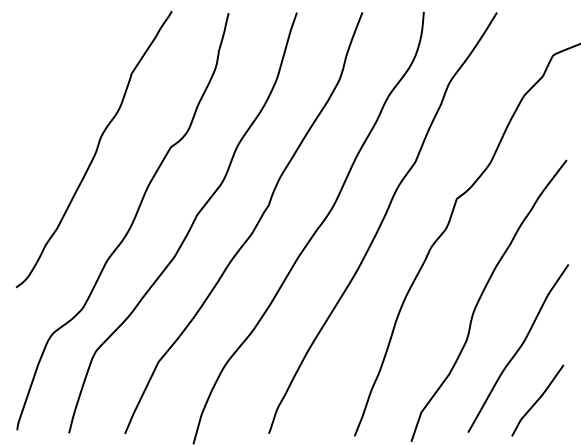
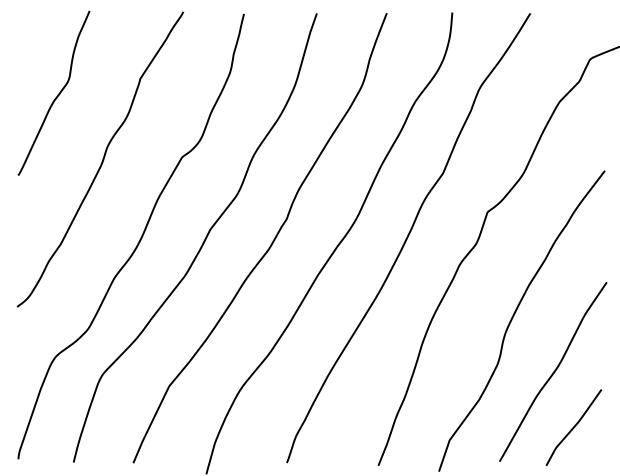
curve: (53, 89) -> (57, 95), added

